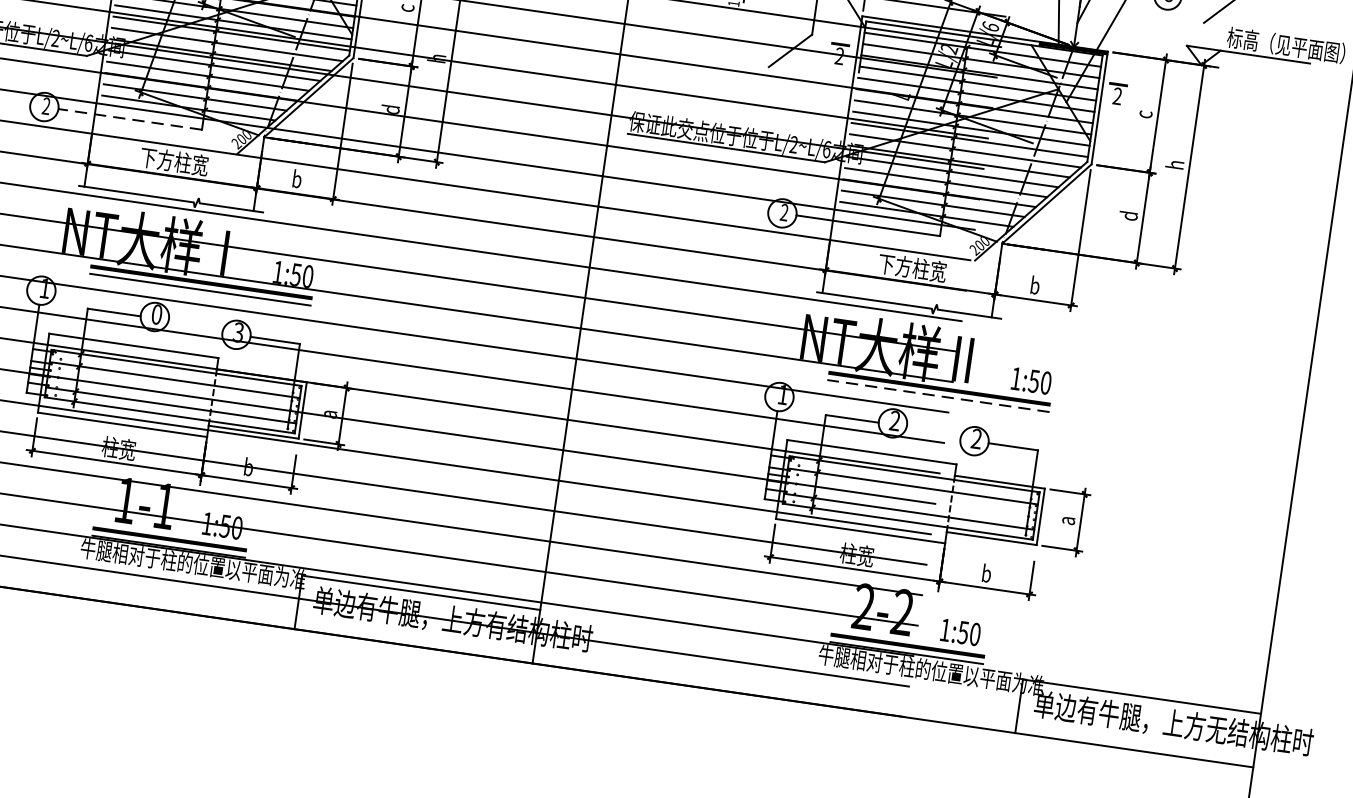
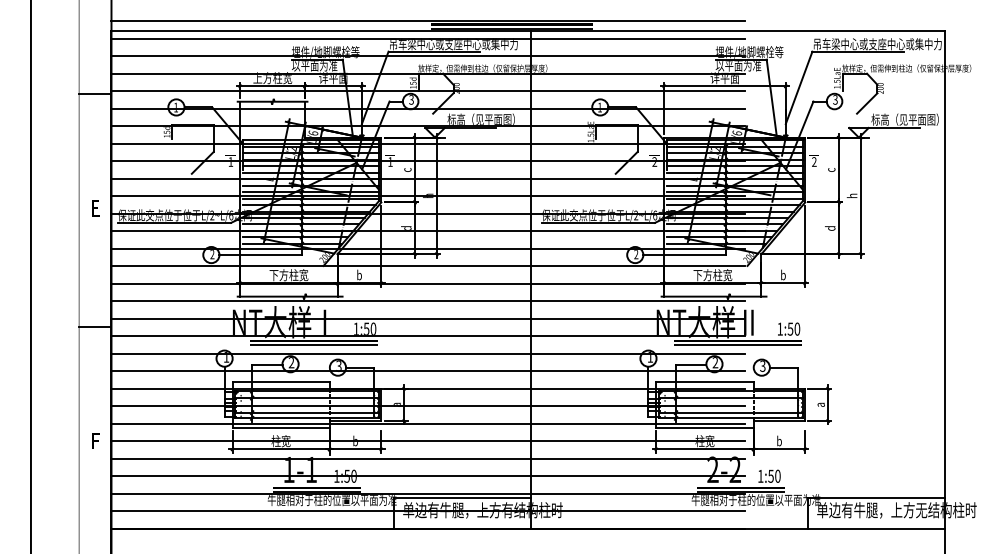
line: (129, 120) -> (260, 255), dashed -> solid
text: (156, 314) -> (291, 362), 0 -> 2
line: (937, 396) -> (737, 345), dashed -> solid
text: (975, 439) -> (762, 366), 2 -> 3

